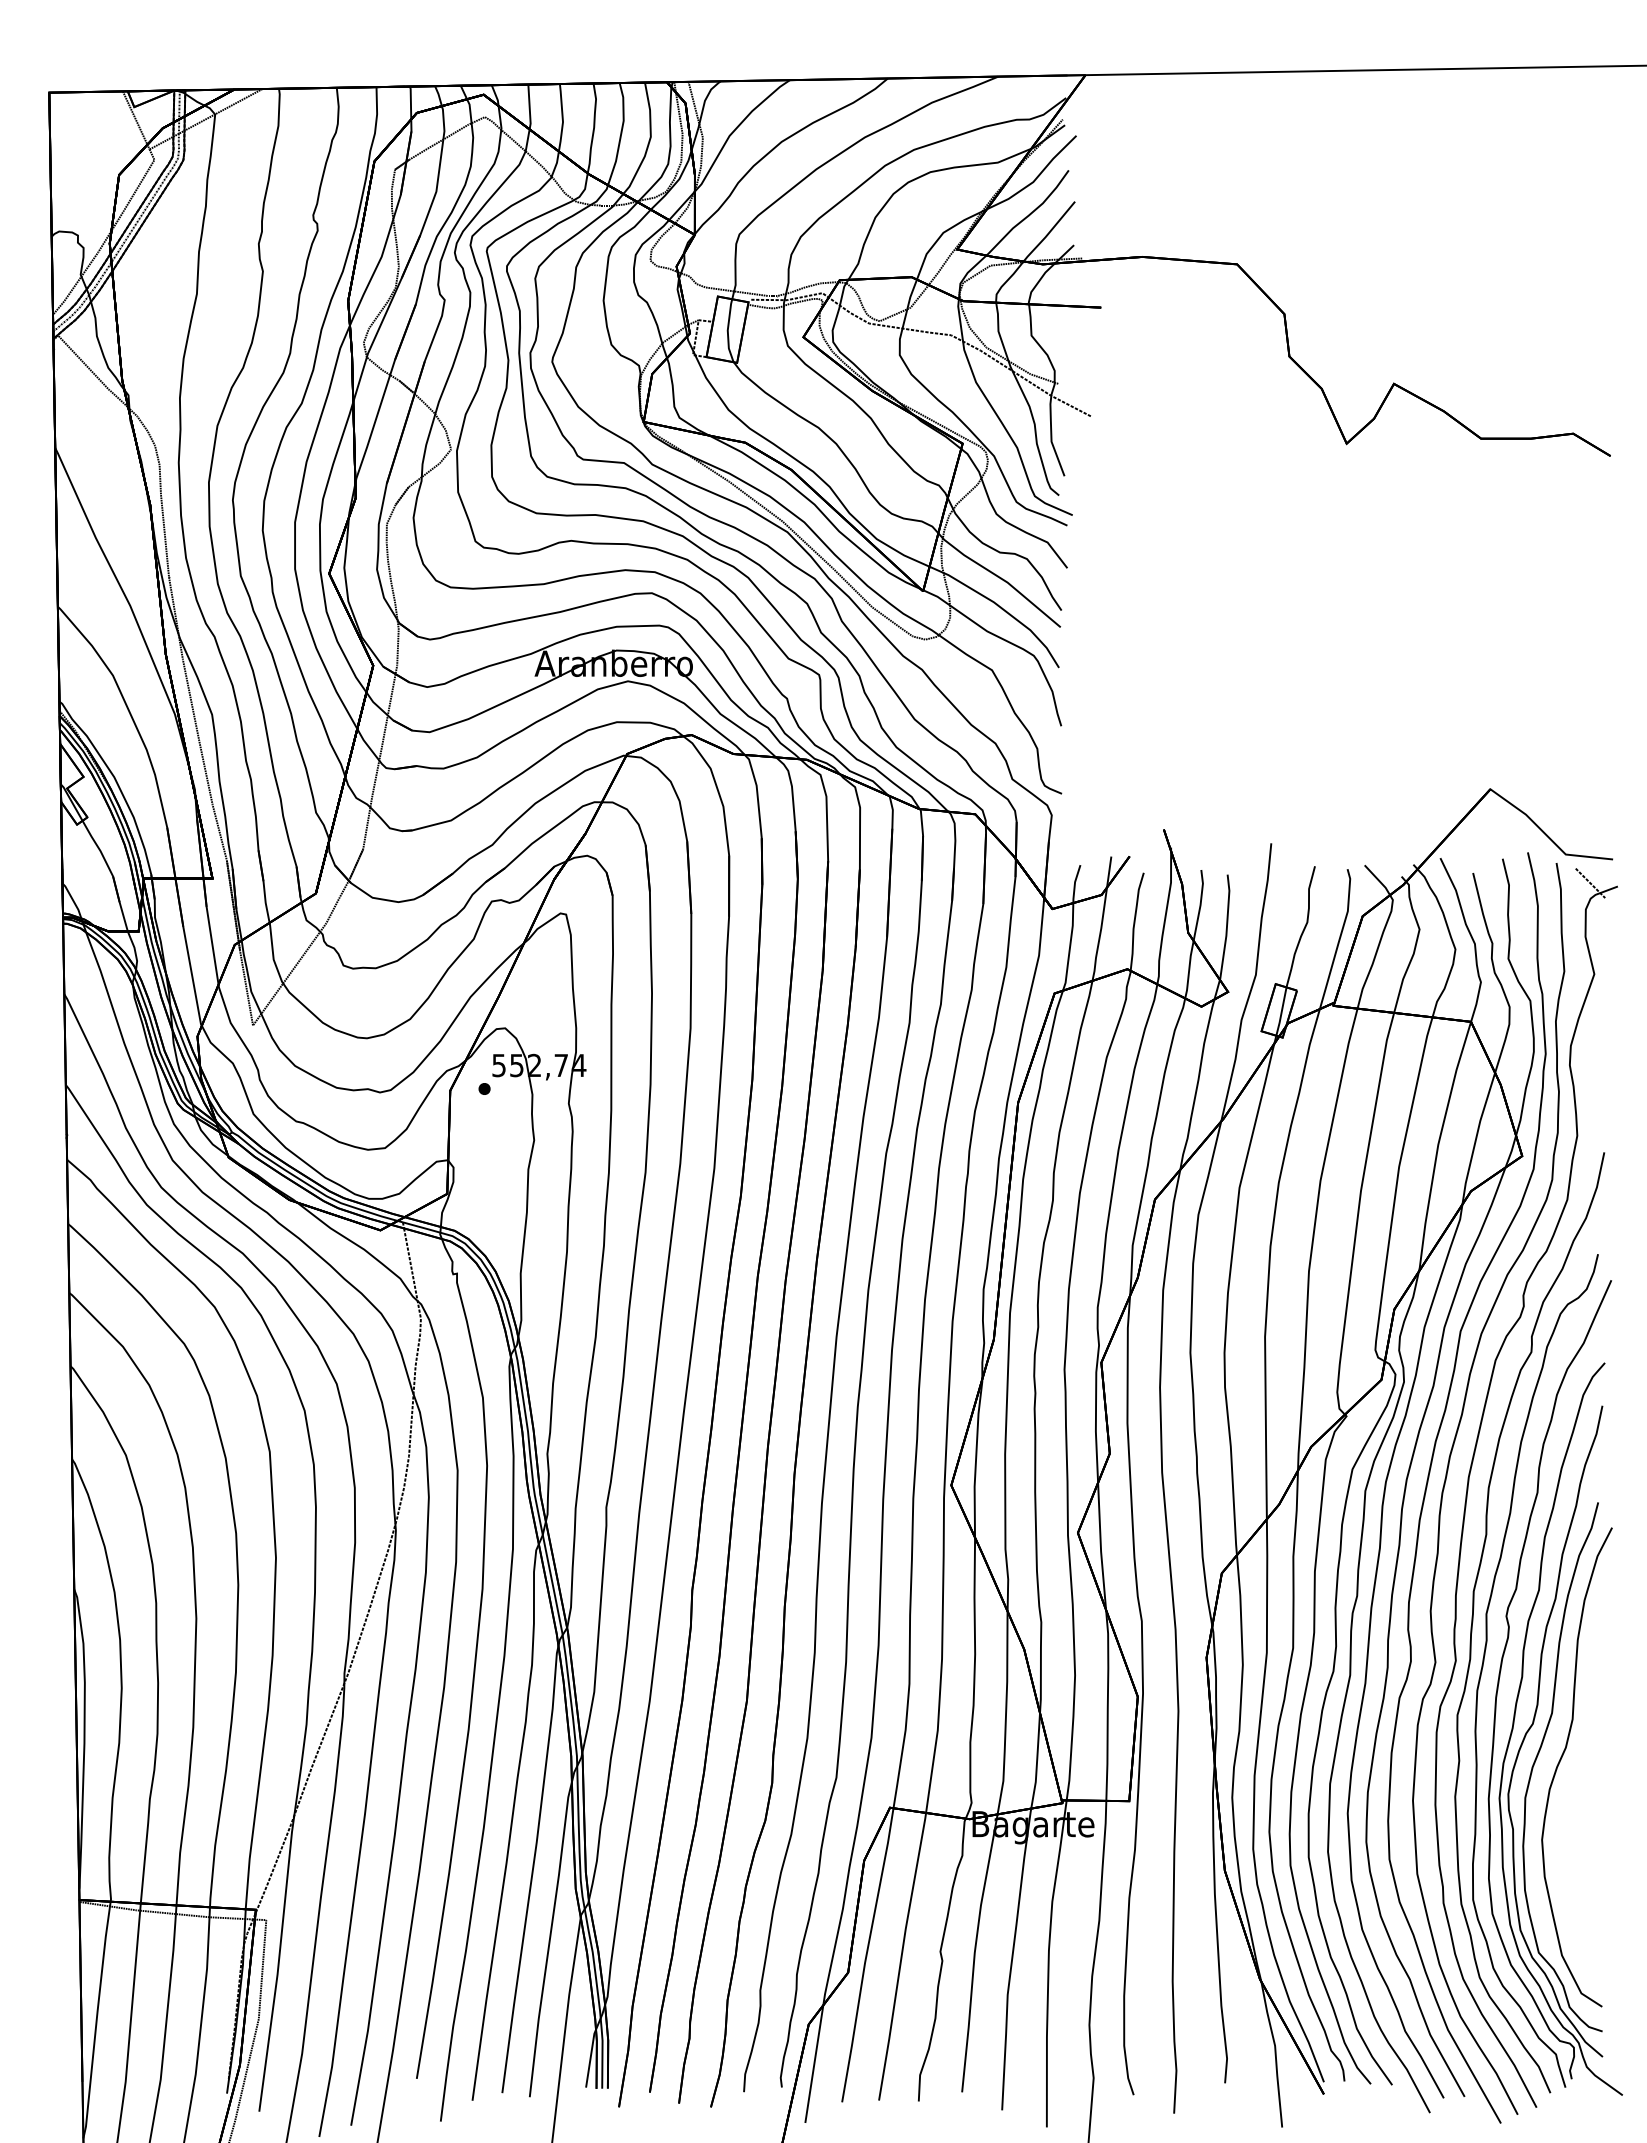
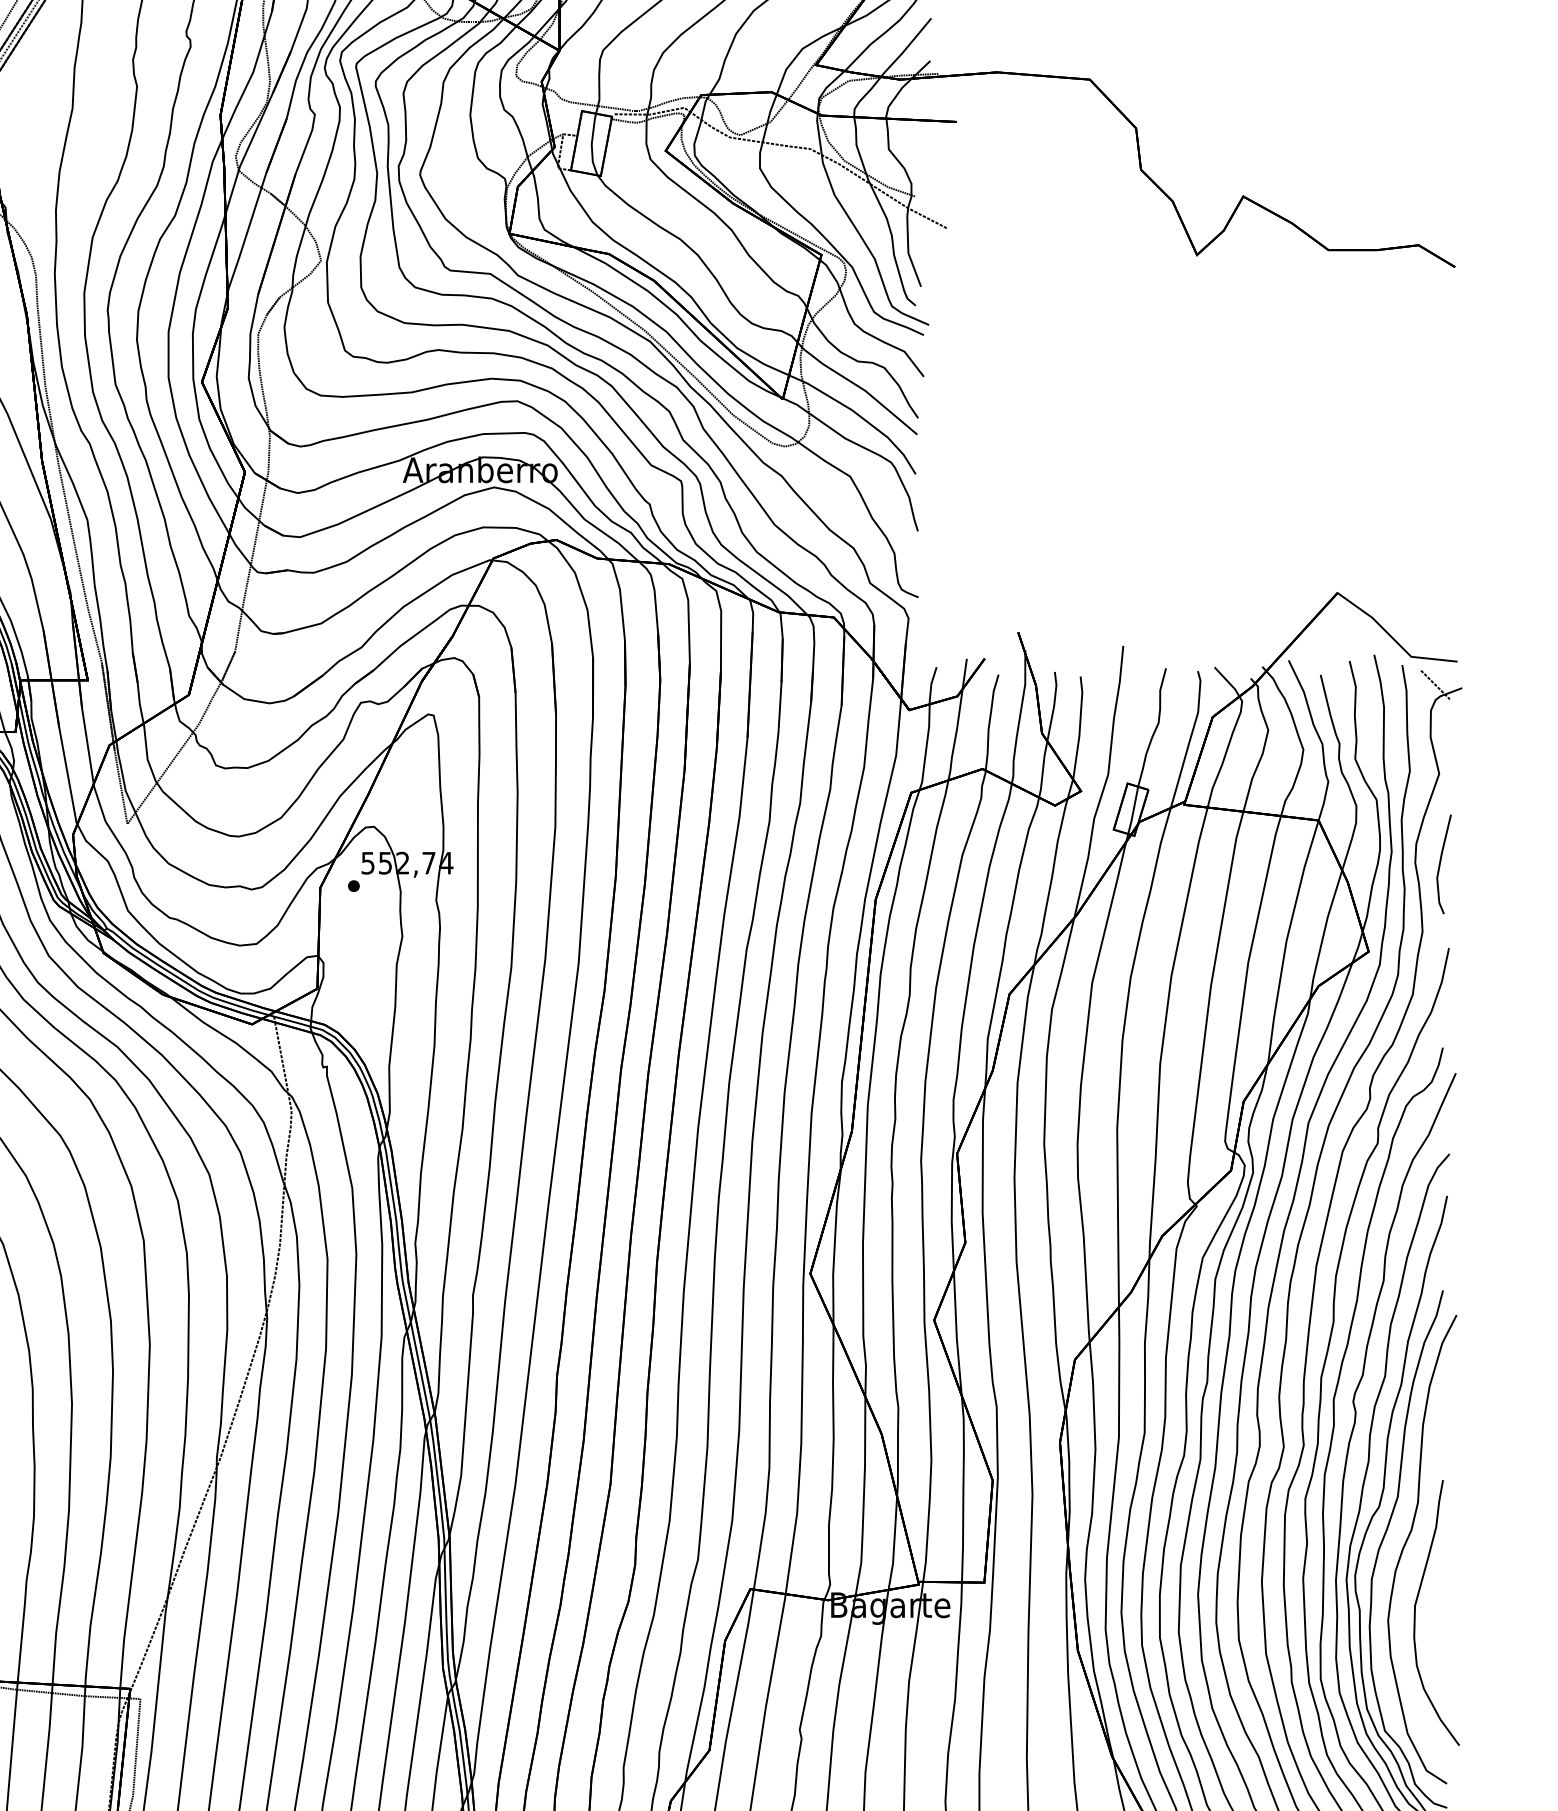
line: (1596, 1064) -> (1441, 862), added
curve: (1570, 1832) -> (1415, 1613), added

